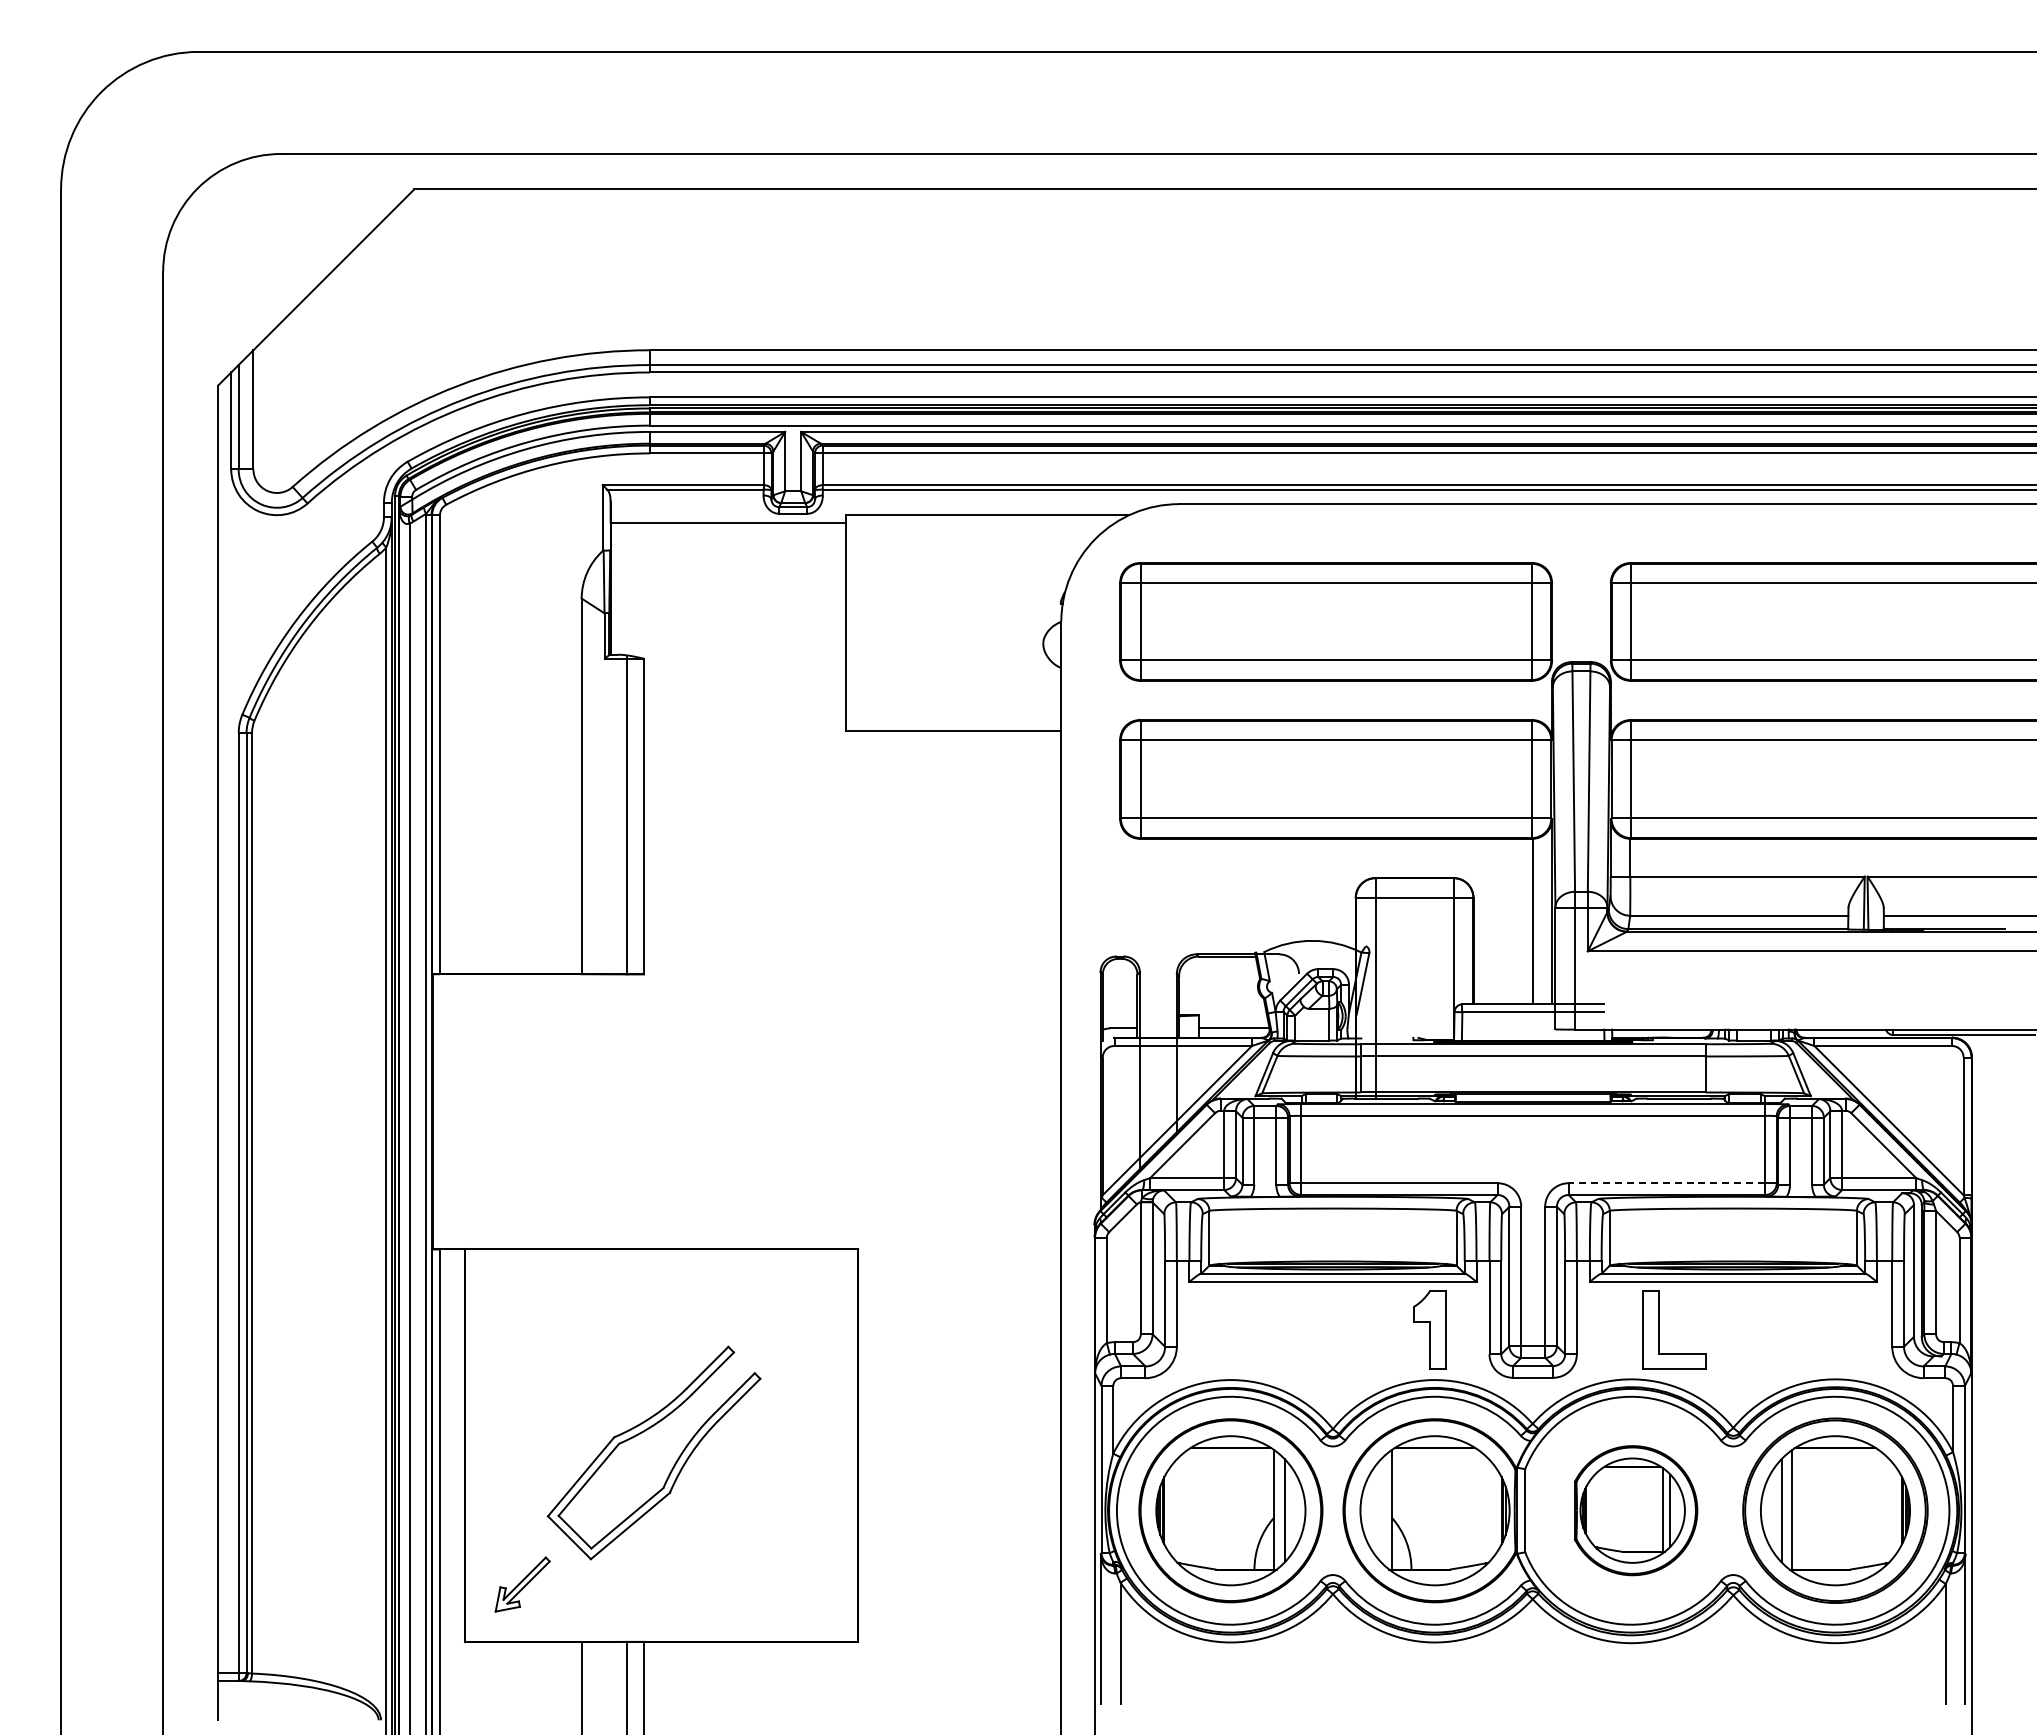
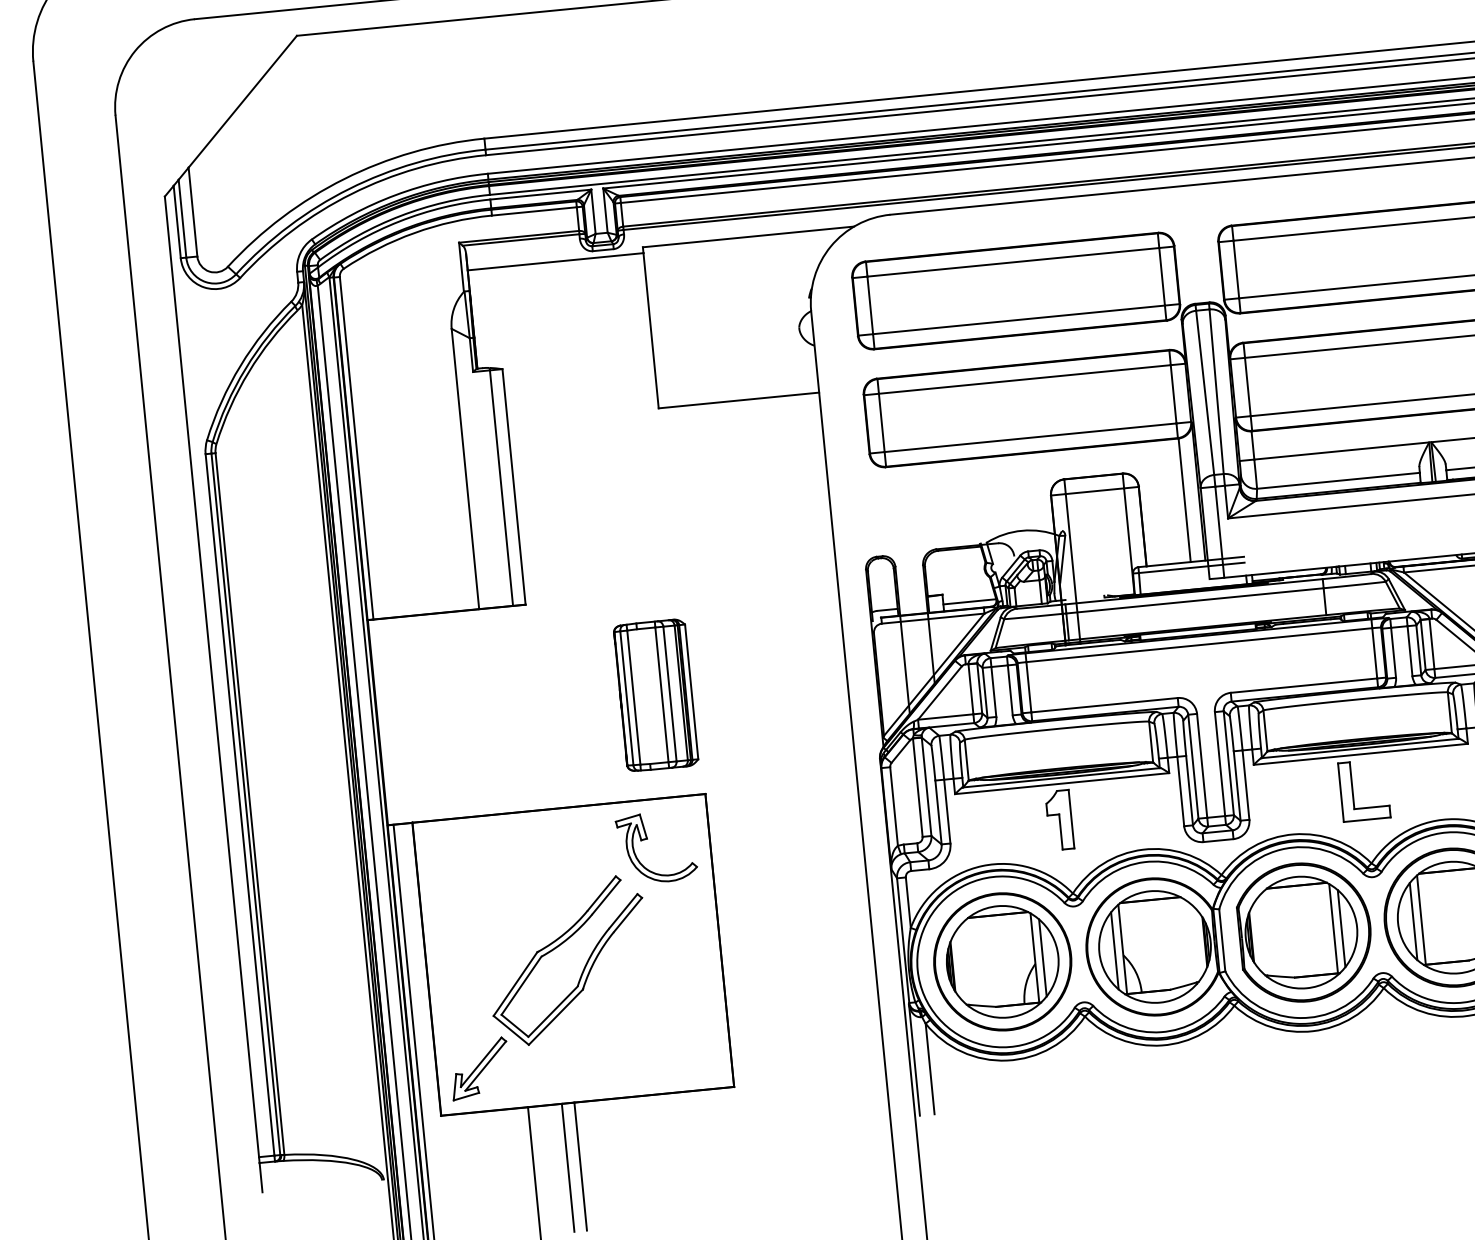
part: (805, 1111) -> (656, 695), added
line: (1666, 1183) -> (1303, 685), dashed -> solid
part: (775, 1301) -> (647, 839), added
part: (1429, 1329) -> (1059, 819), moved
part: (1659, 1329) -> (1353, 791), moved
line: (1381, 1510) -> (1115, 950), added
part: (1635, 1510) -> (1304, 932), size x1.43
part: (522, 1584) -> (479, 1068), size x1.43

